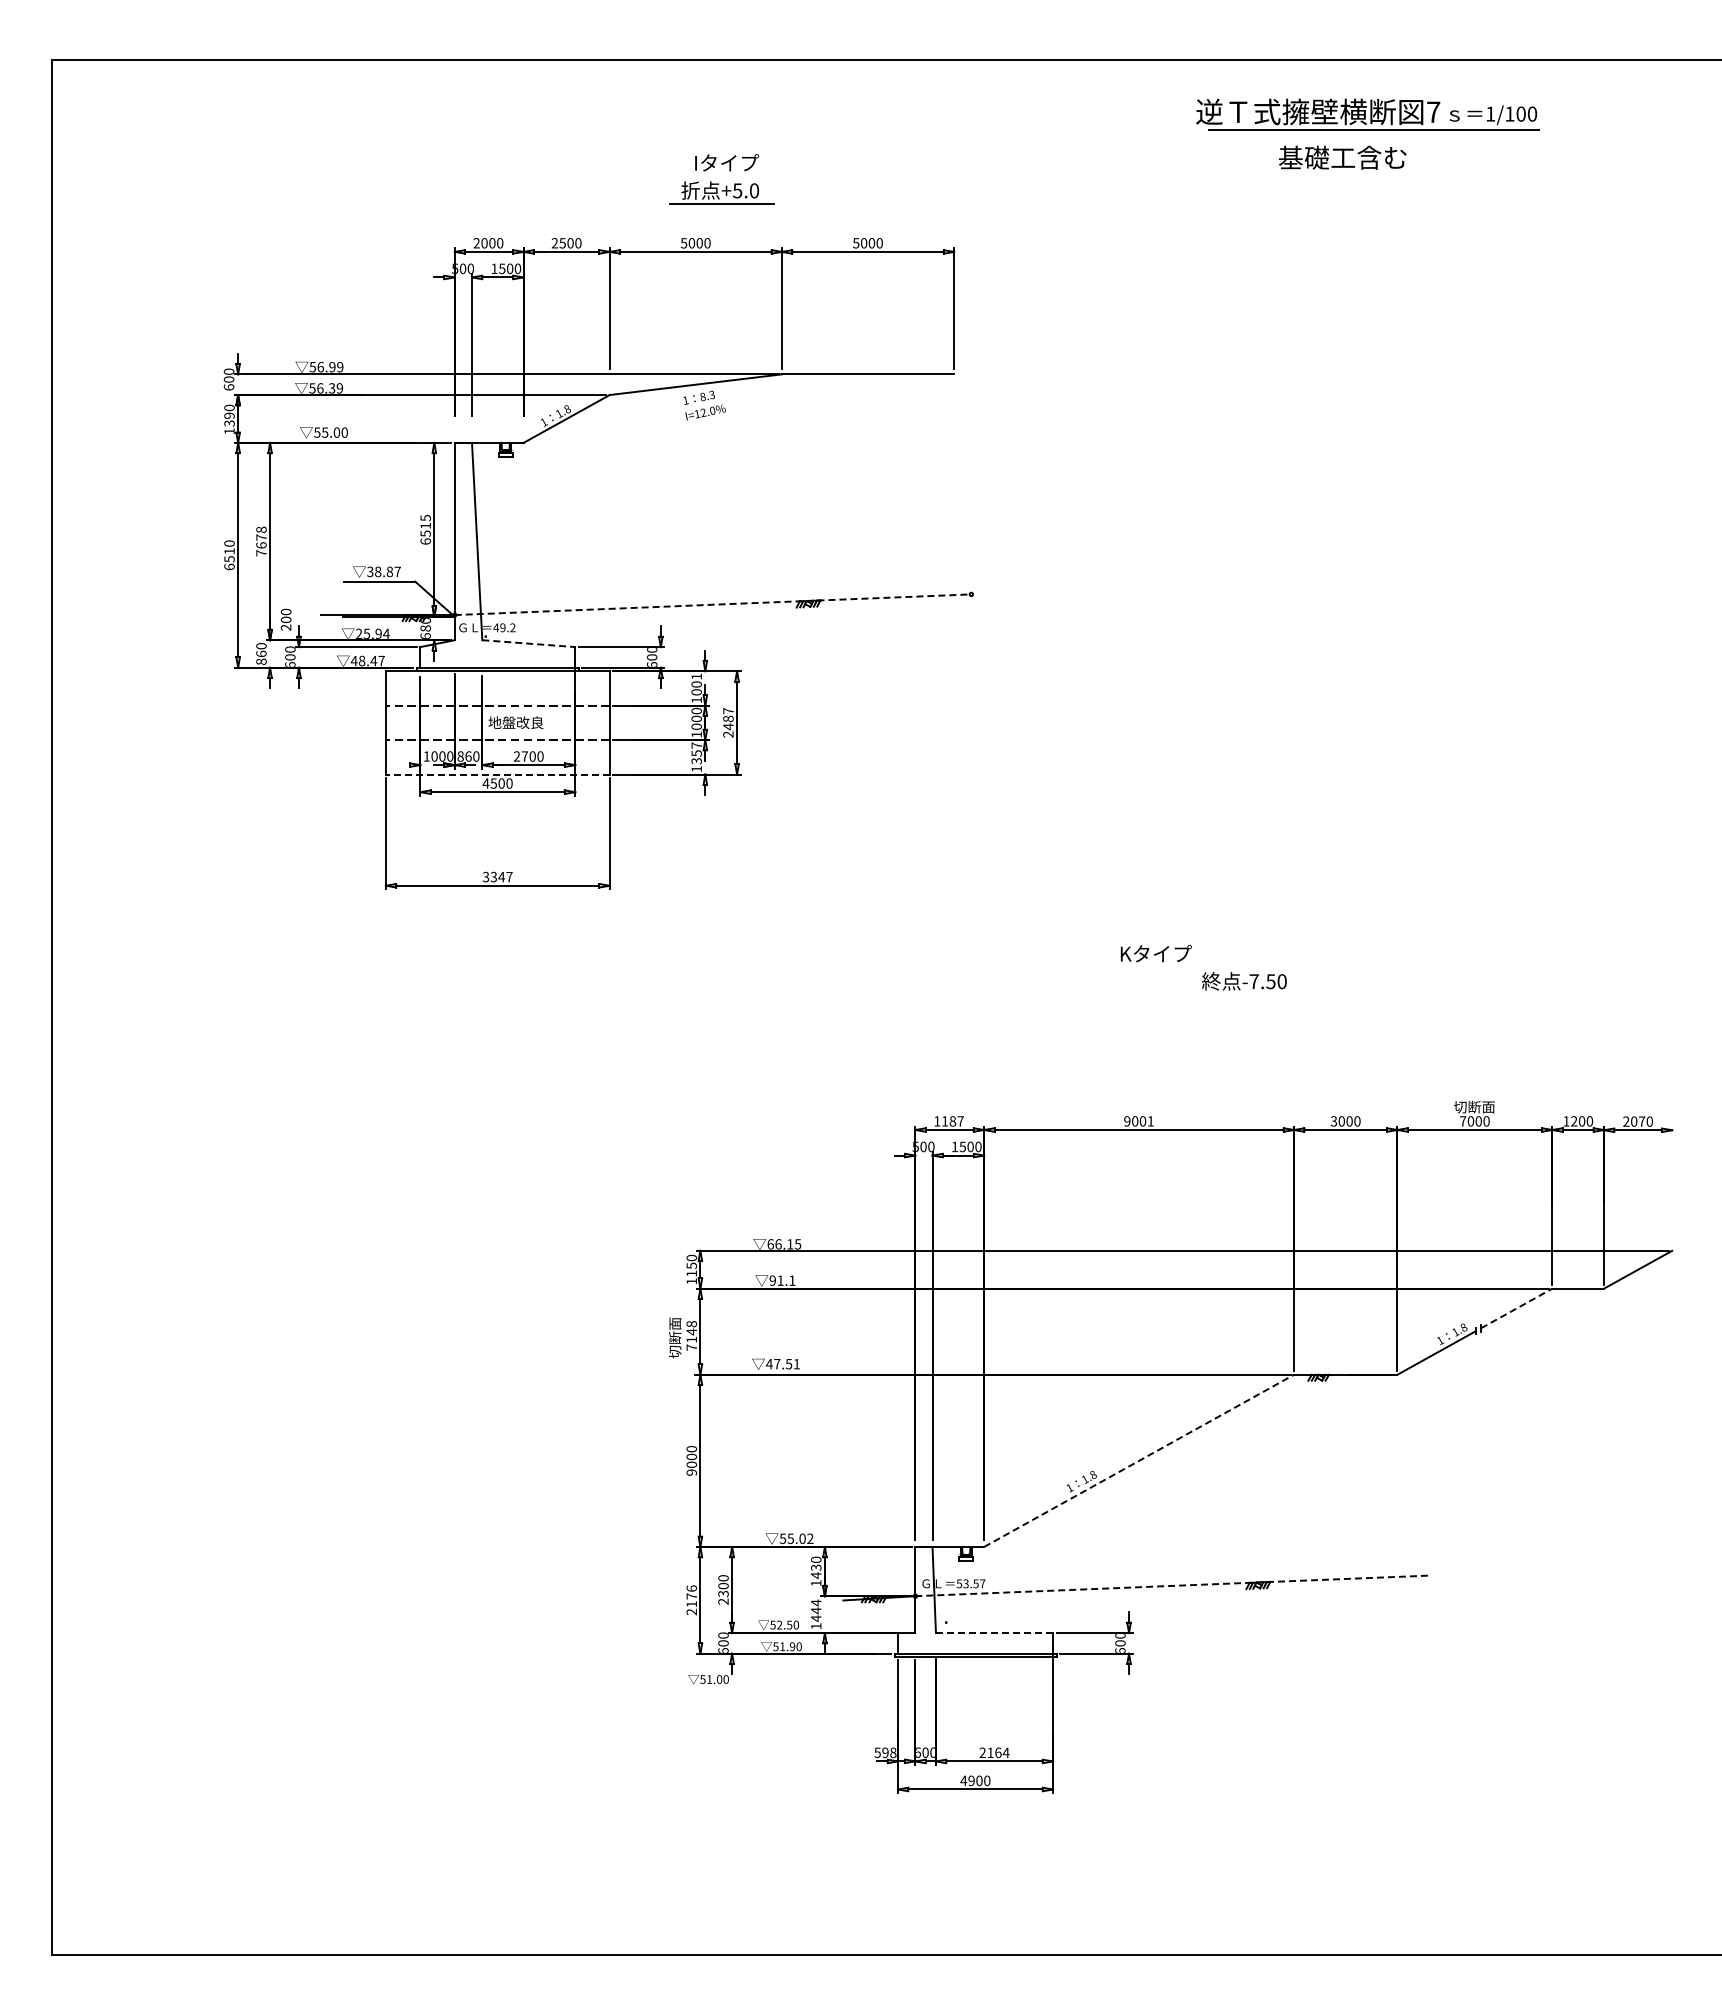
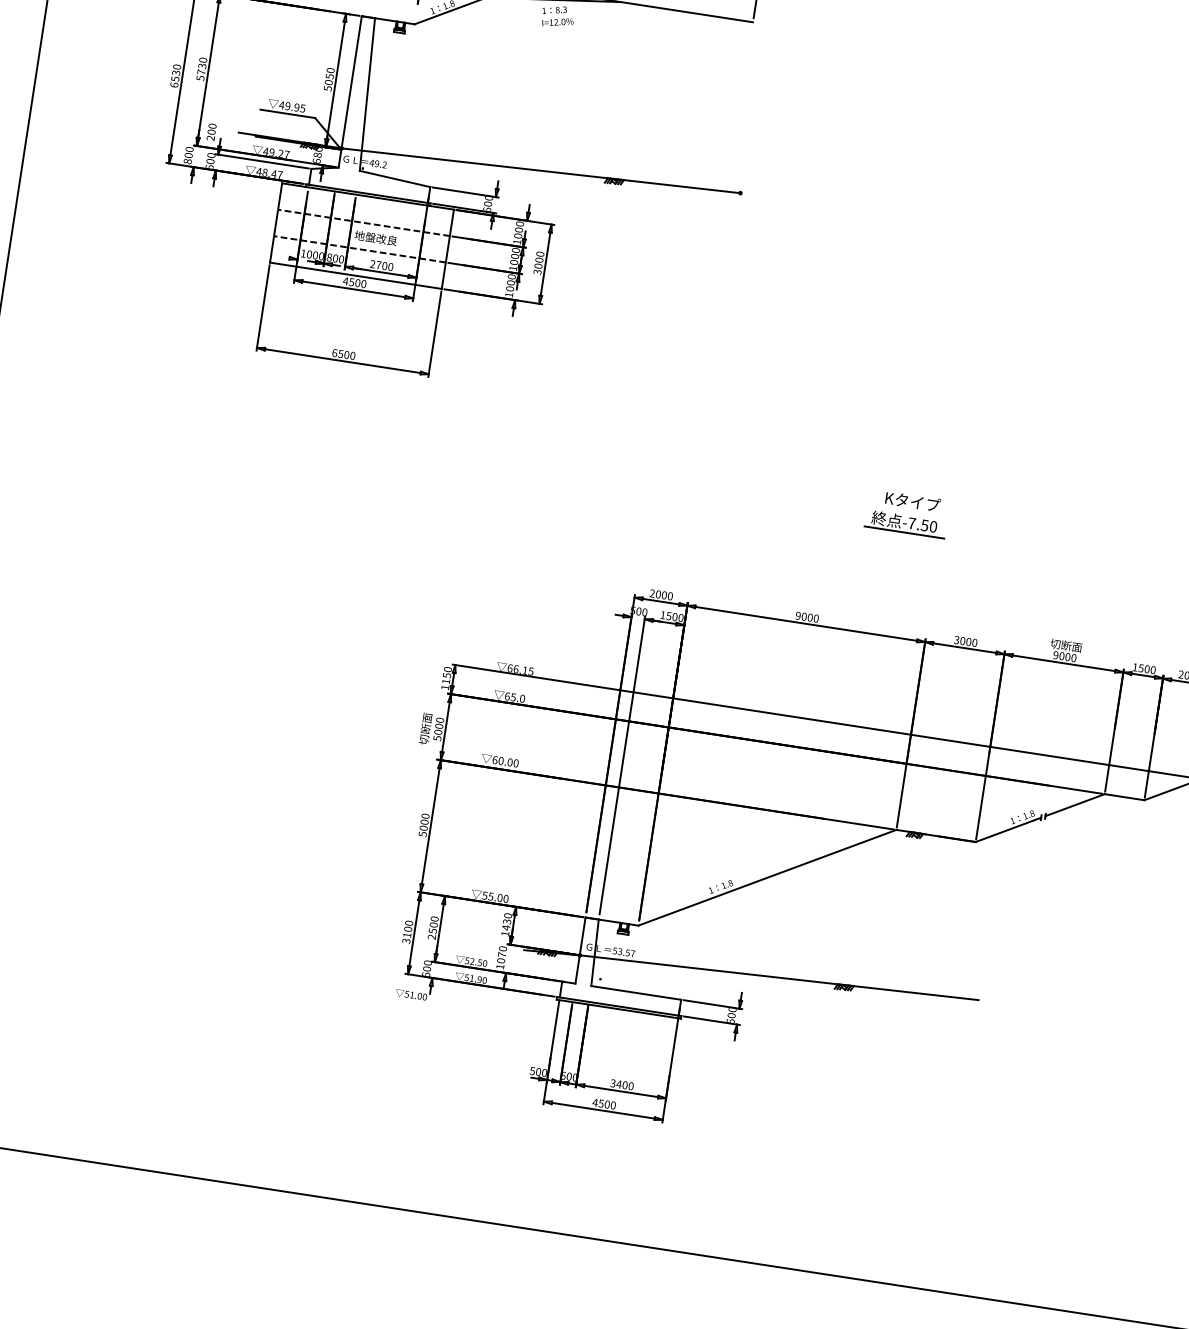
text: (425, 529) -> (329, 79), 6515 -> 5050
text: (261, 541) -> (201, 69), 7678 -> 5730
text: (229, 551) -> (176, 73), 6510 -> 6530
text: (383, 571) -> (292, 106), 38.87 -> 49.95
line: (713, 604) -> (541, 170), dashed -> solid
text: (372, 633) -> (276, 152), 25.94 -> 49.27
line: (528, 643) -> (394, 178), dashed -> solid
text: (261, 653) -> (188, 155), 860 -> 800
text: (696, 676) -> (519, 223), 1001 -> 1000
text: (728, 722) -> (539, 262), 2487 -> 3000
text: (696, 753) -> (510, 282), 1357 -> 1000
text: (468, 756) -> (335, 258), 860 -> 800
line: (497, 774) -> (355, 275), dashed -> solid
text: (497, 876) -> (343, 354), 3347 -> 6500
text: (1155, 953) -> (912, 501), moved
line: (1246, 994) -> (904, 532), added
text: (948, 1121) -> (661, 594), 1187 -> 2000
text: (1150, 1121) -> (816, 618), 9001 -> 9000
text: (1462, 1121) -> (1055, 655), 7000 -> 9000
text: (1574, 1121) -> (1141, 668), 1200 -> 1500
text: (782, 1280) -> (514, 697), 91.1 -> 65.0
line: (1516, 1308) -> (1074, 805), dashed -> solid
text: (691, 1335) -> (438, 729), 7148 -> 5000
text: (783, 1363) -> (505, 761), 47.51 -> 60.00
line: (1139, 1460) -> (767, 877), dashed -> solid
text: (691, 1472) -> (422, 834), 9000 -> 5000
text: (810, 1538) -> (506, 898), 55.02 -> 55.00
line: (1174, 1585) -> (779, 977), dashed -> solid
text: (722, 1593) -> (432, 930), 2300 -> 2500
text: (691, 1600) -> (407, 932), 2176 -> 3100
text: (816, 1610) -> (502, 954), 1444 -> 1070
line: (994, 1633) -> (636, 993), dashed -> solid
text: (889, 1752) -> (541, 1072), 598 -> 500
text: (994, 1752) -> (622, 1084), 2164 -> 3400
text: (971, 1780) -> (601, 1103), 4900 -> 4500

